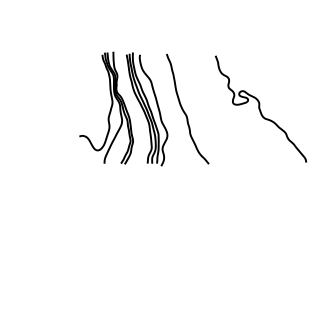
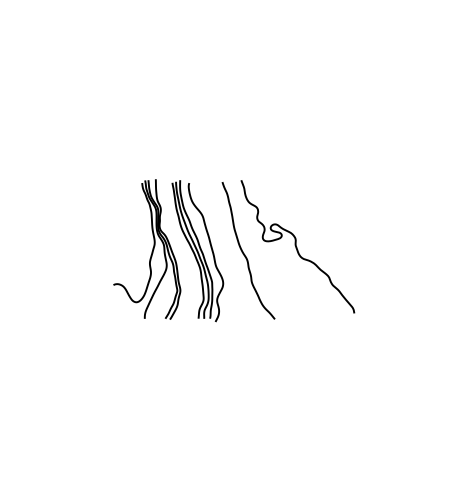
curve: (259, 108) -> (296, 246), moved

